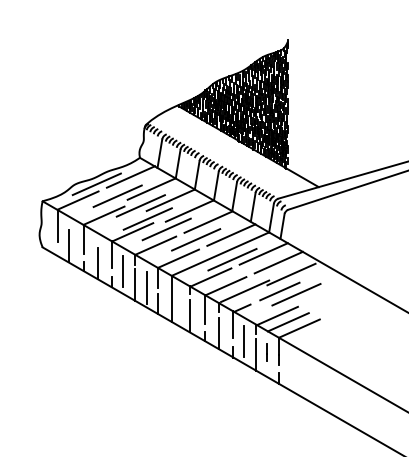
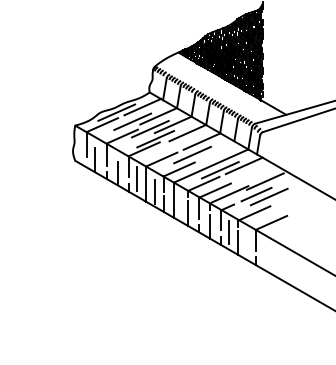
line: (165, 228) -> (169, 146), removed
line: (231, 235) -> (219, 151), removed
line: (278, 262) -> (255, 172), removed
line: (287, 322) -> (262, 218), removed
line: (266, 352) -> (246, 241), removed

